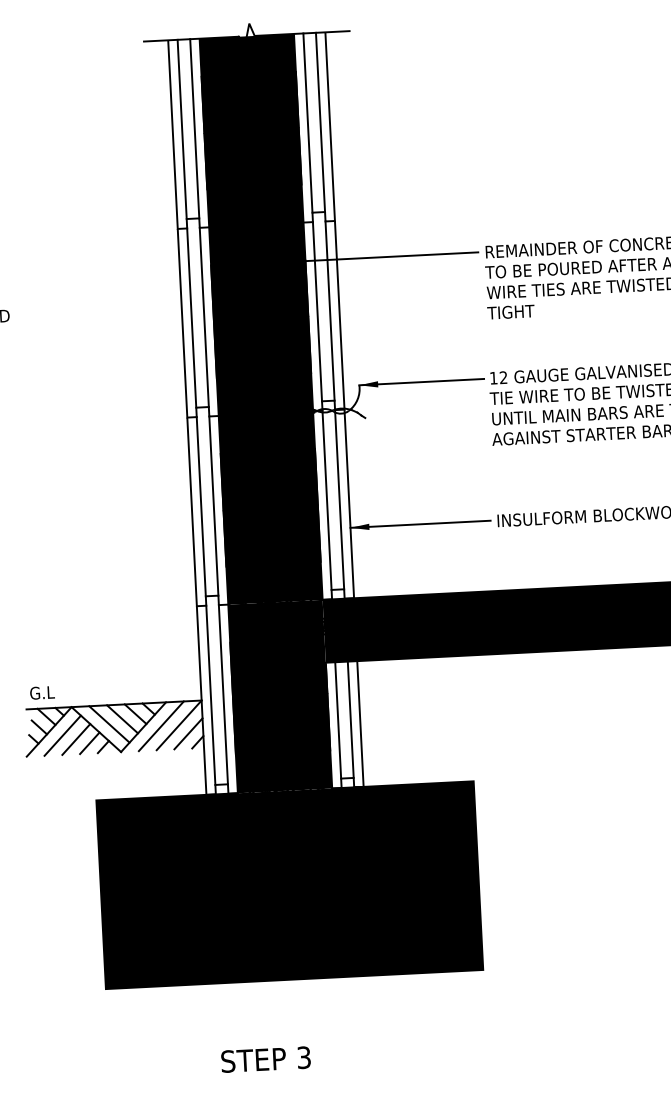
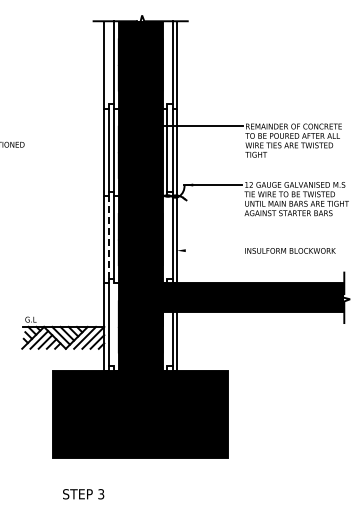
line: (307, 122) -> (166, 62), removed
line: (181, 128) -> (108, 62), removed
line: (326, 498) -> (166, 236), removed
line: (200, 504) -> (108, 236), solid -> dashed
line: (420, 523) -> (209, 250), removed
line: (223, 694) -> (114, 324), removed
line: (337, 720) -> (166, 339), removed
text: (265, 1060) -> (83, 494), moved

